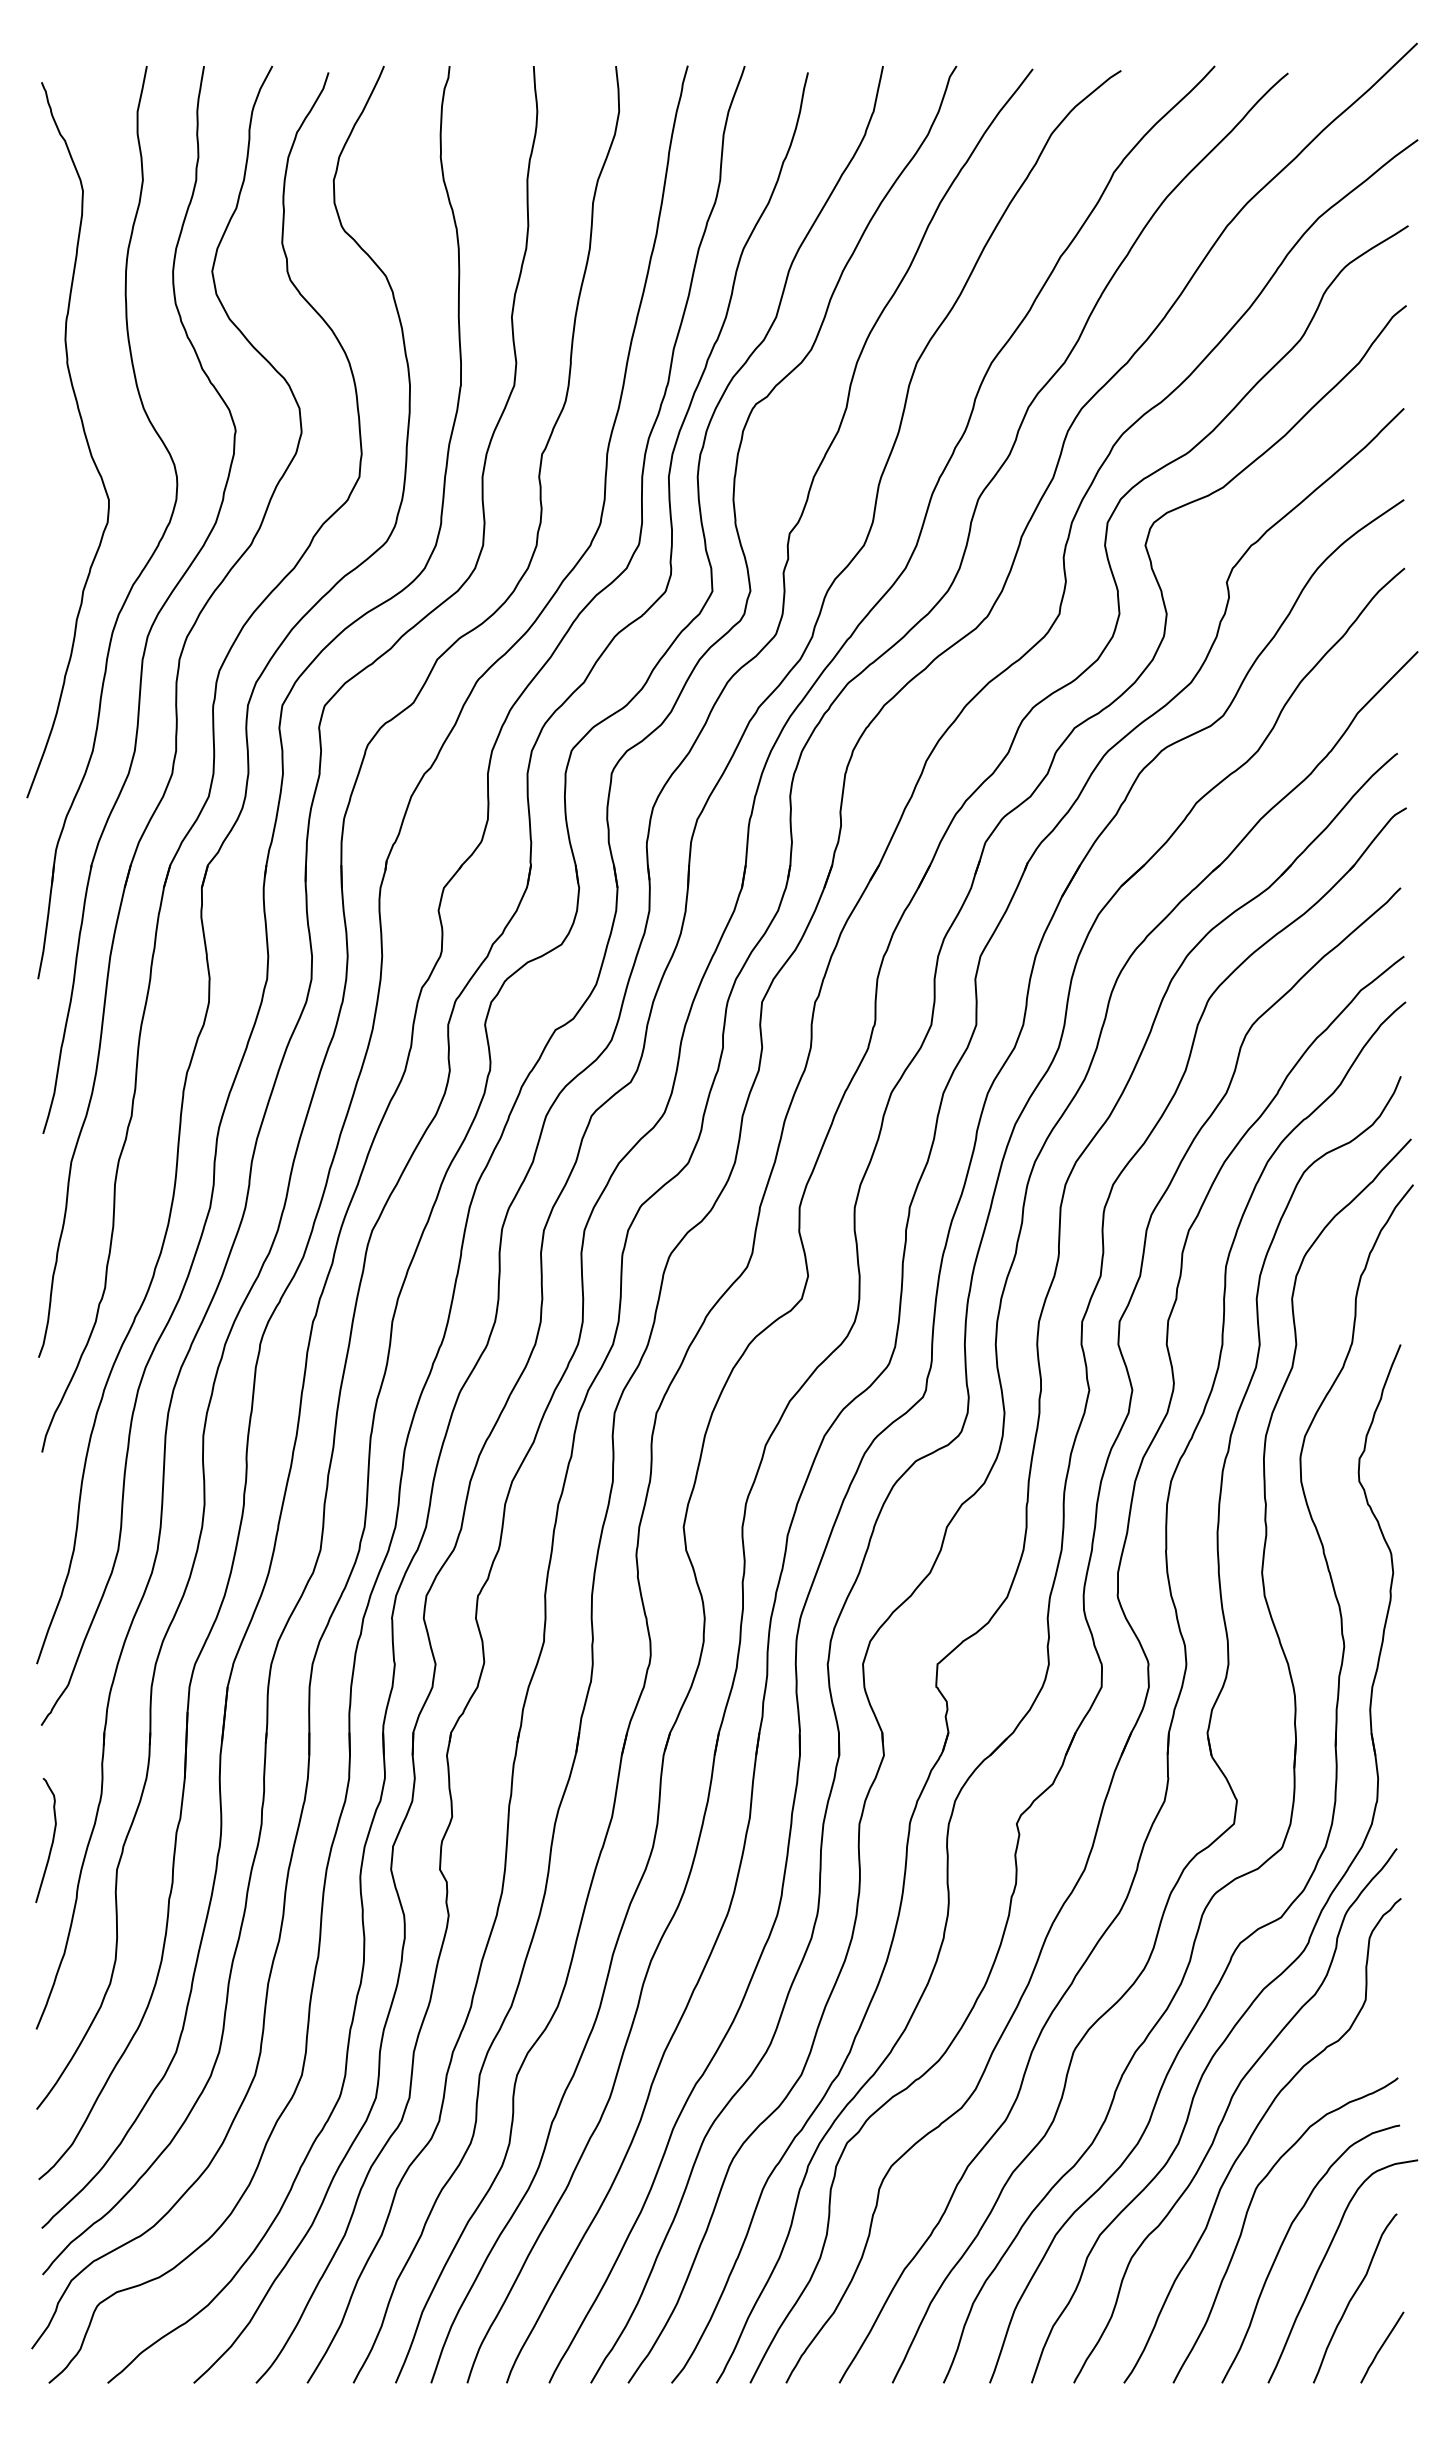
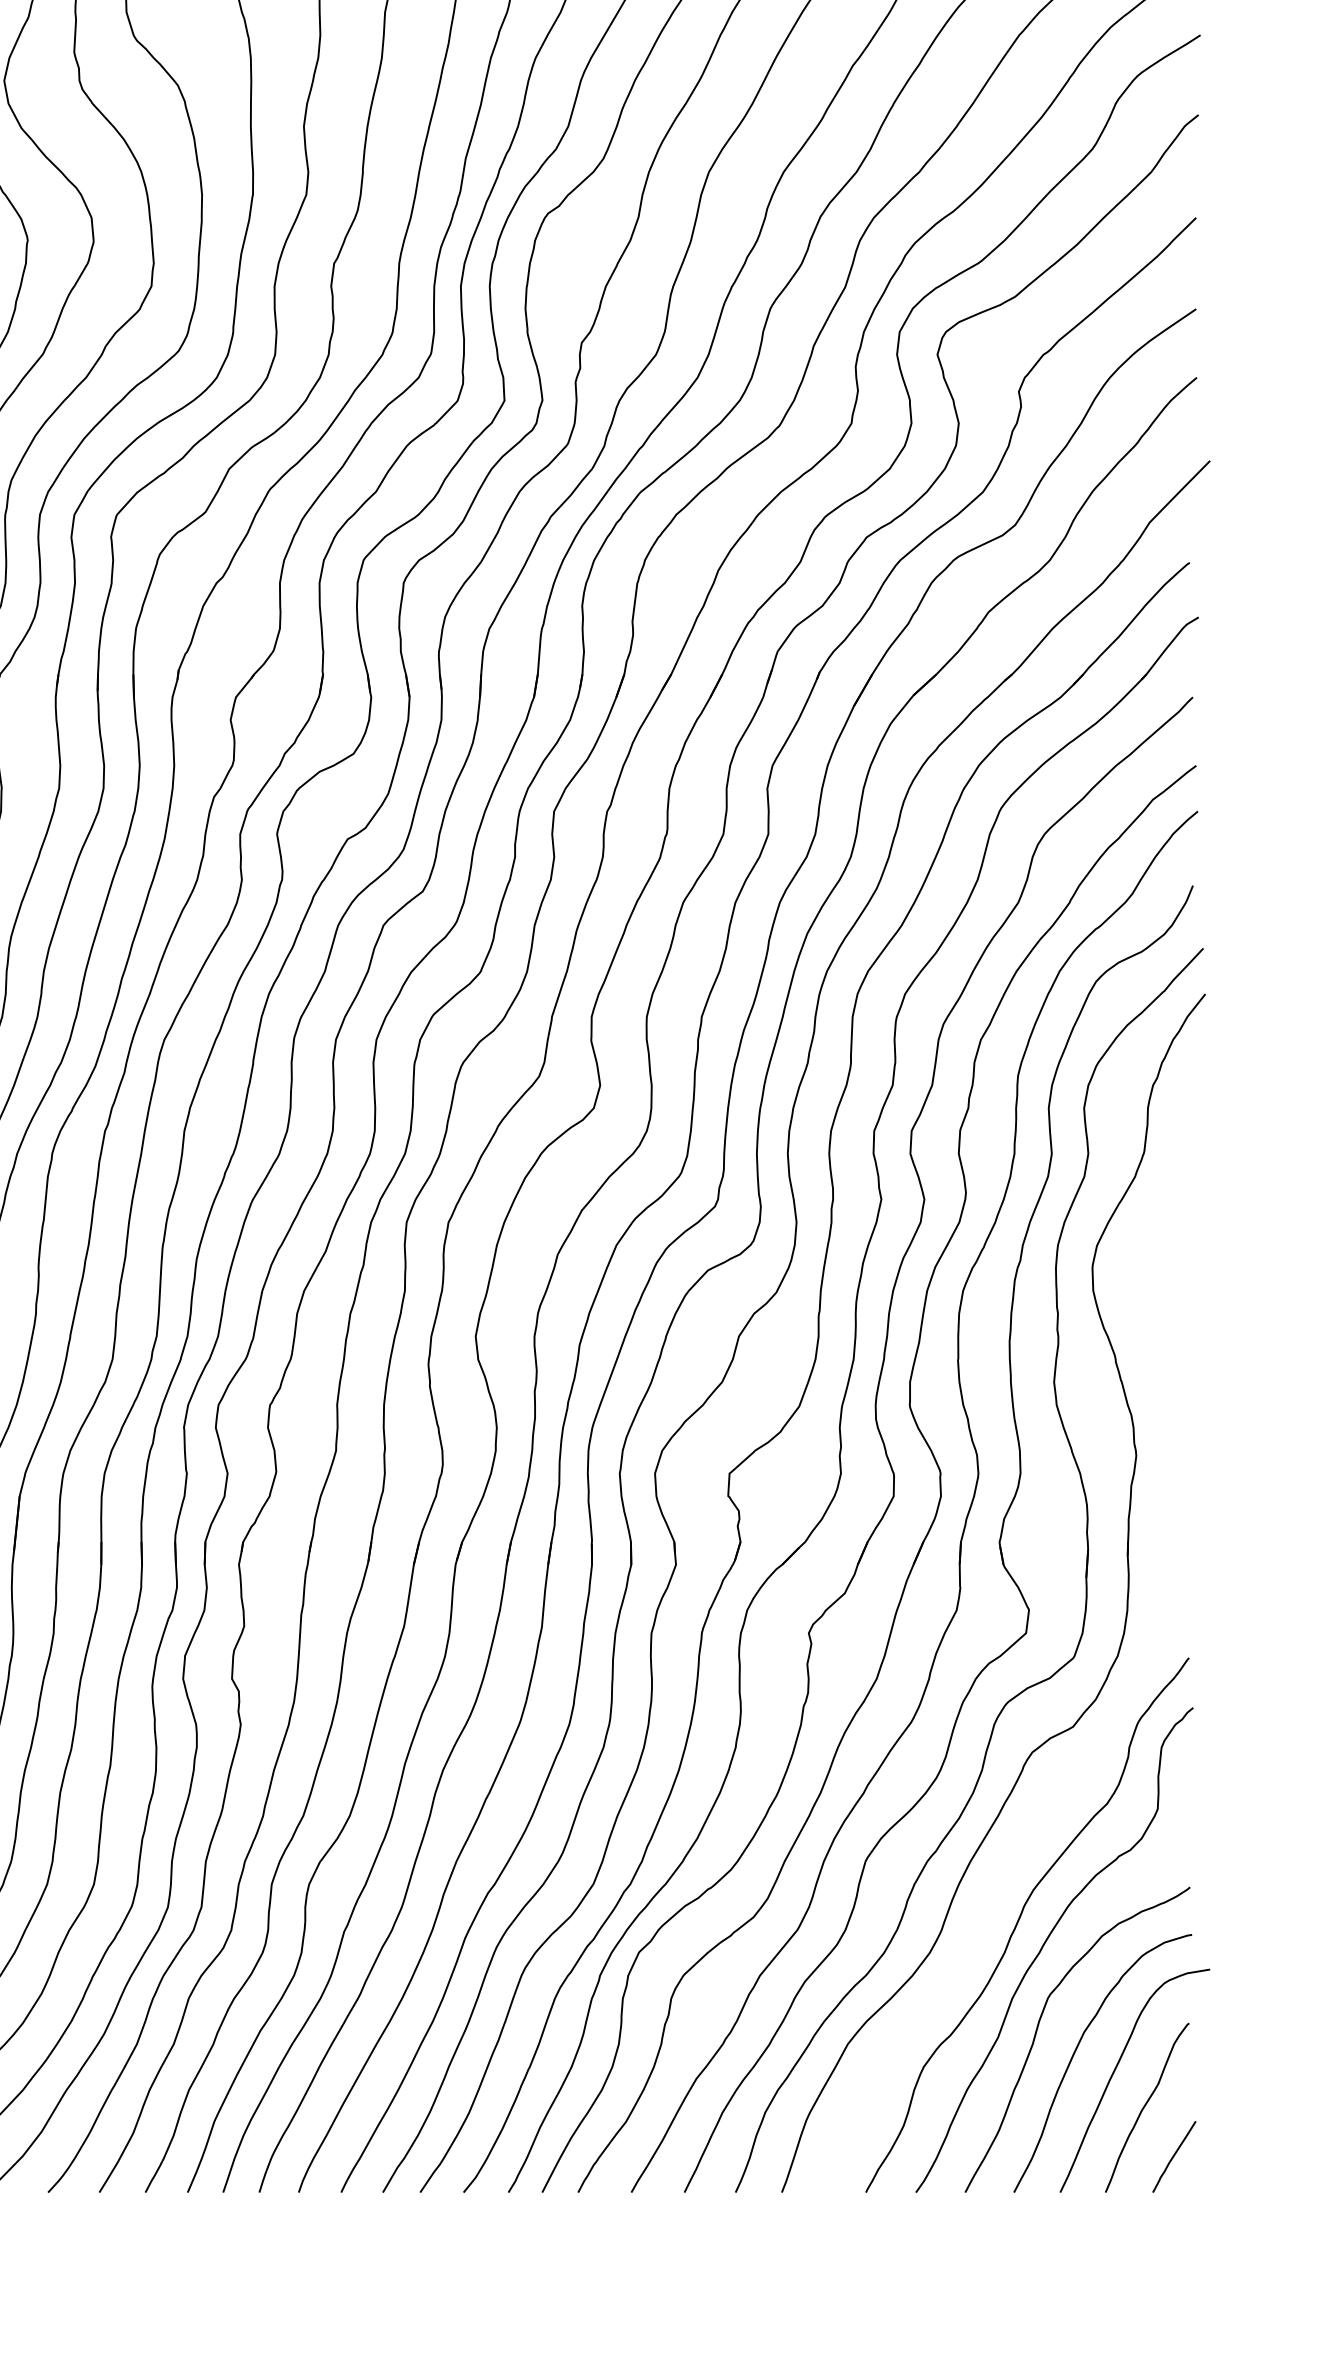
part: (1319, 1912) -> (1111, 1721), removed

